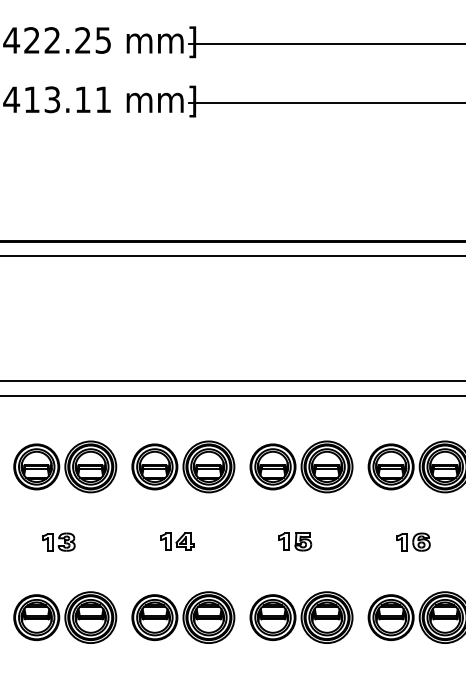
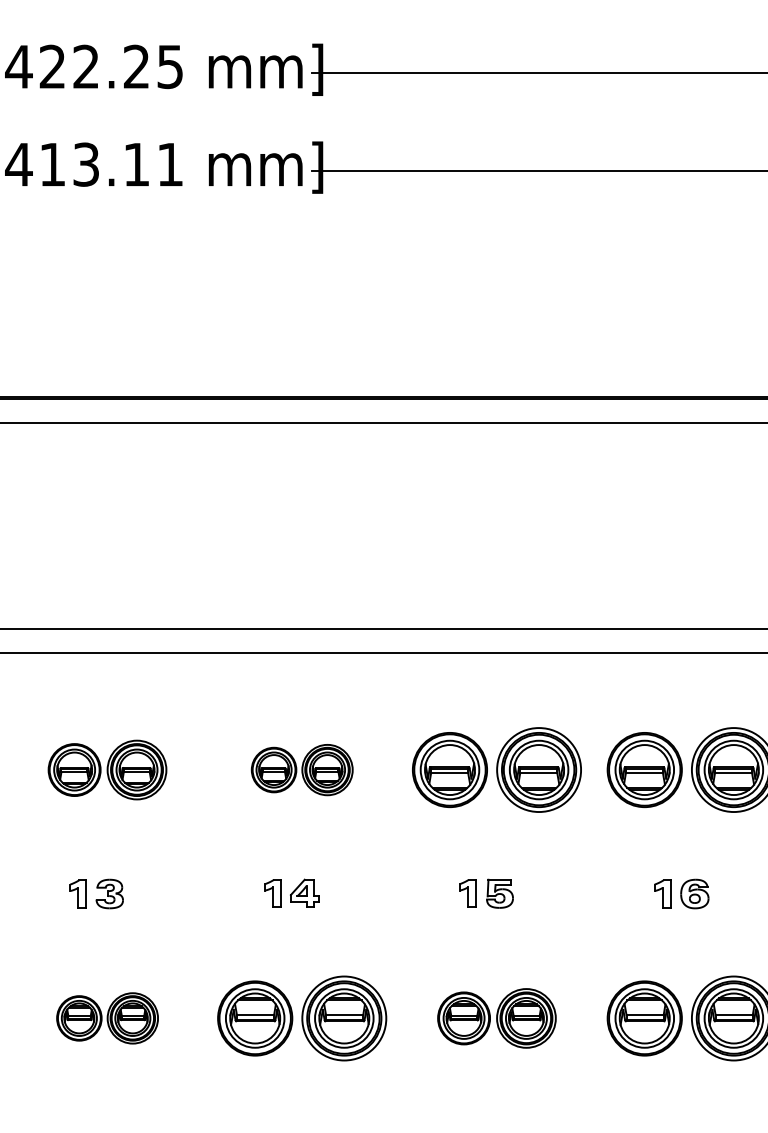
part: (65, 466) -> (107, 769), size x0.7
part: (183, 466) -> (302, 769), size x0.6
part: (65, 617) -> (107, 1018), size x0.6
part: (301, 617) -> (496, 1018), size x0.7

